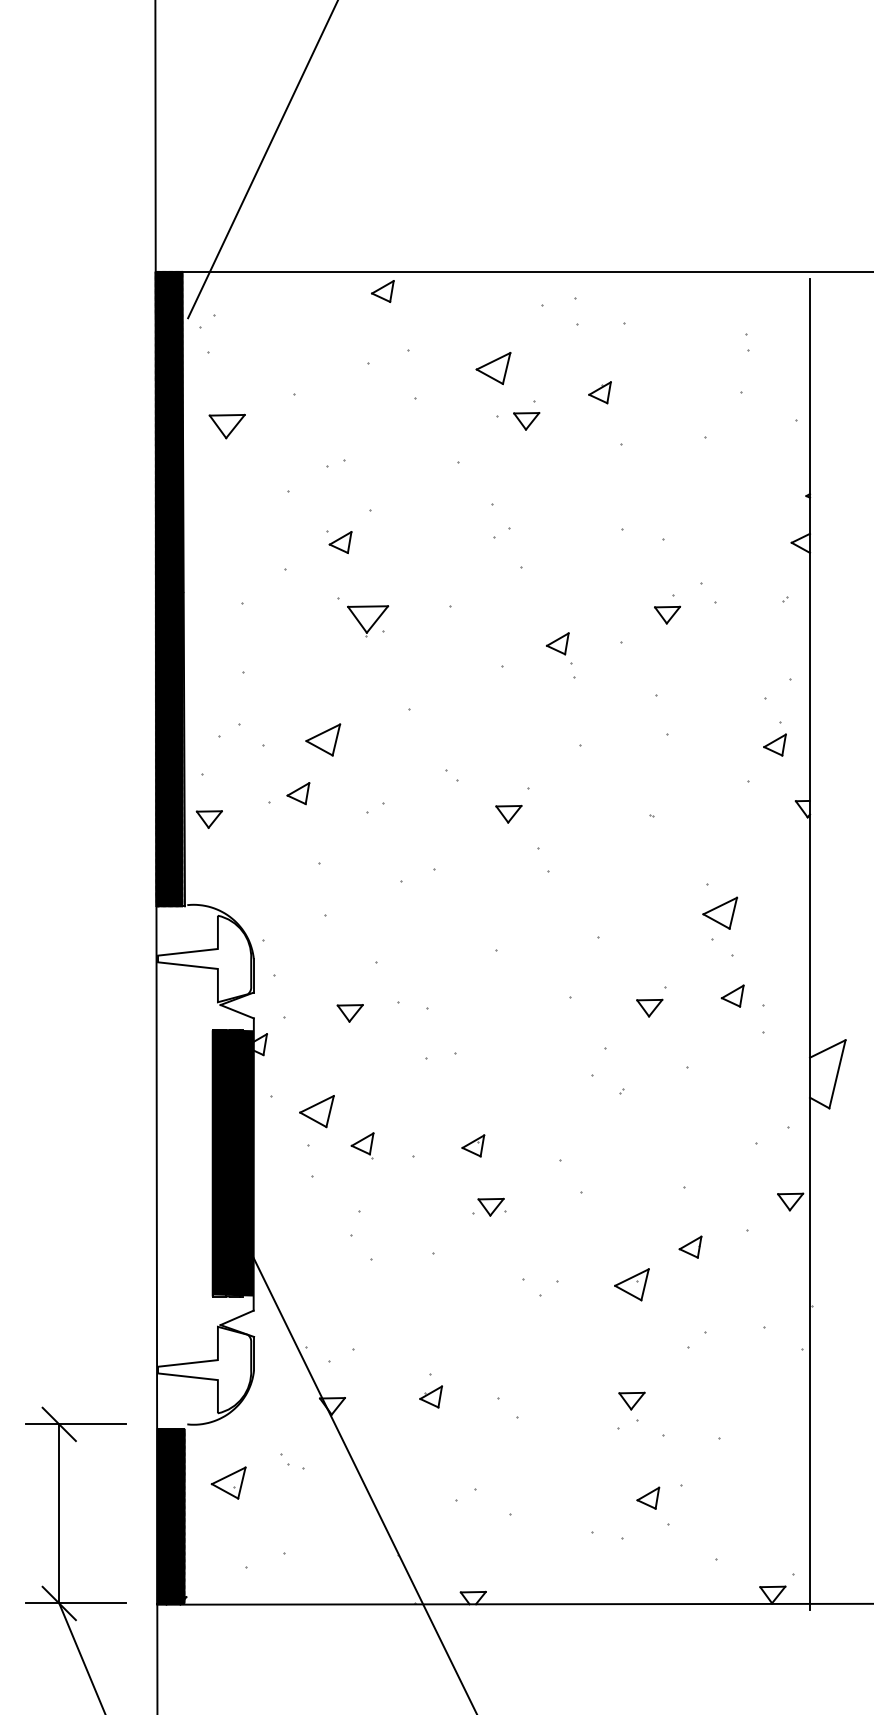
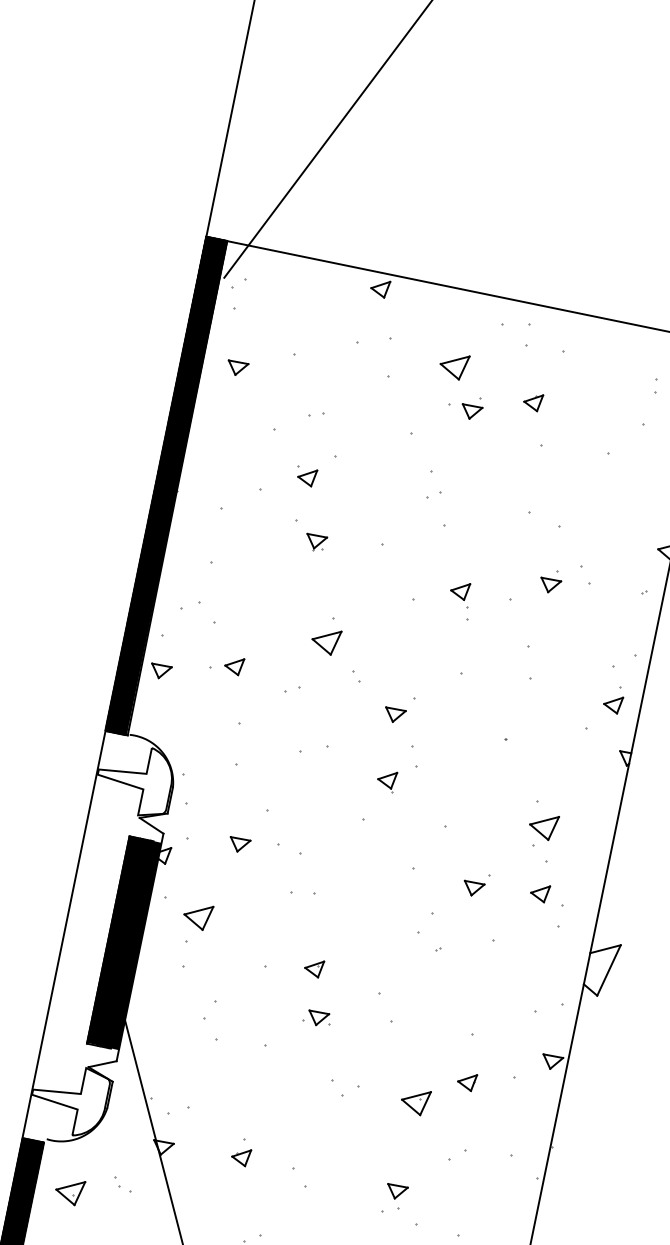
part: (226, 426) -> (236, 368), size x0.71
part: (367, 621) -> (315, 542), size x0.62
part: (323, 739) -> (326, 640), moved
part: (362, 1145) -> (386, 780), moved

